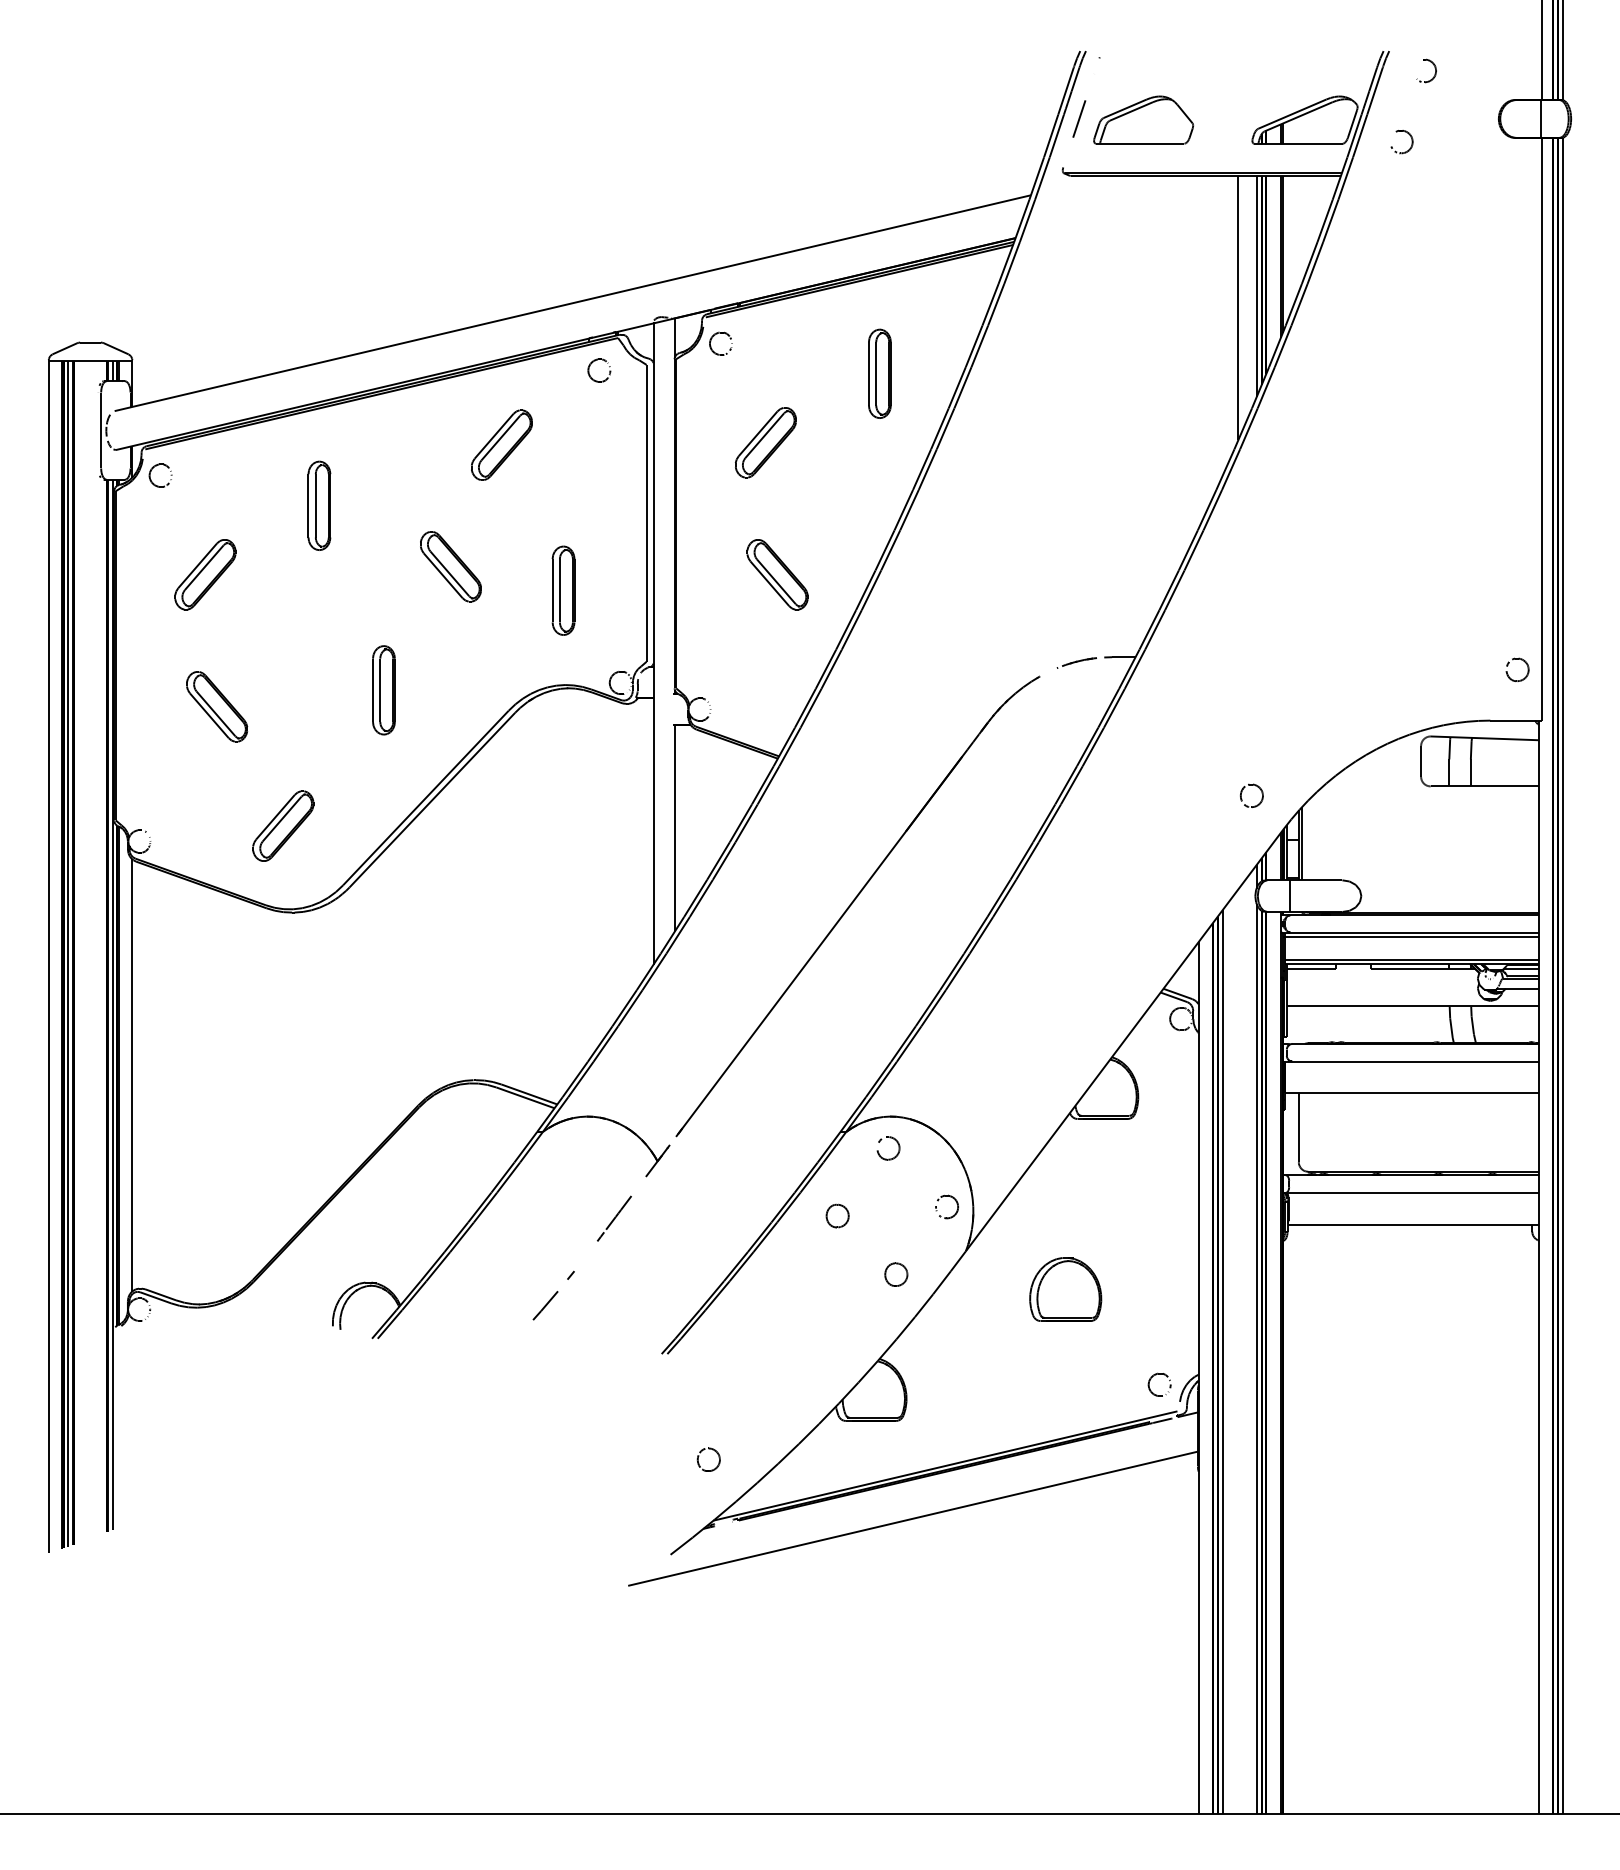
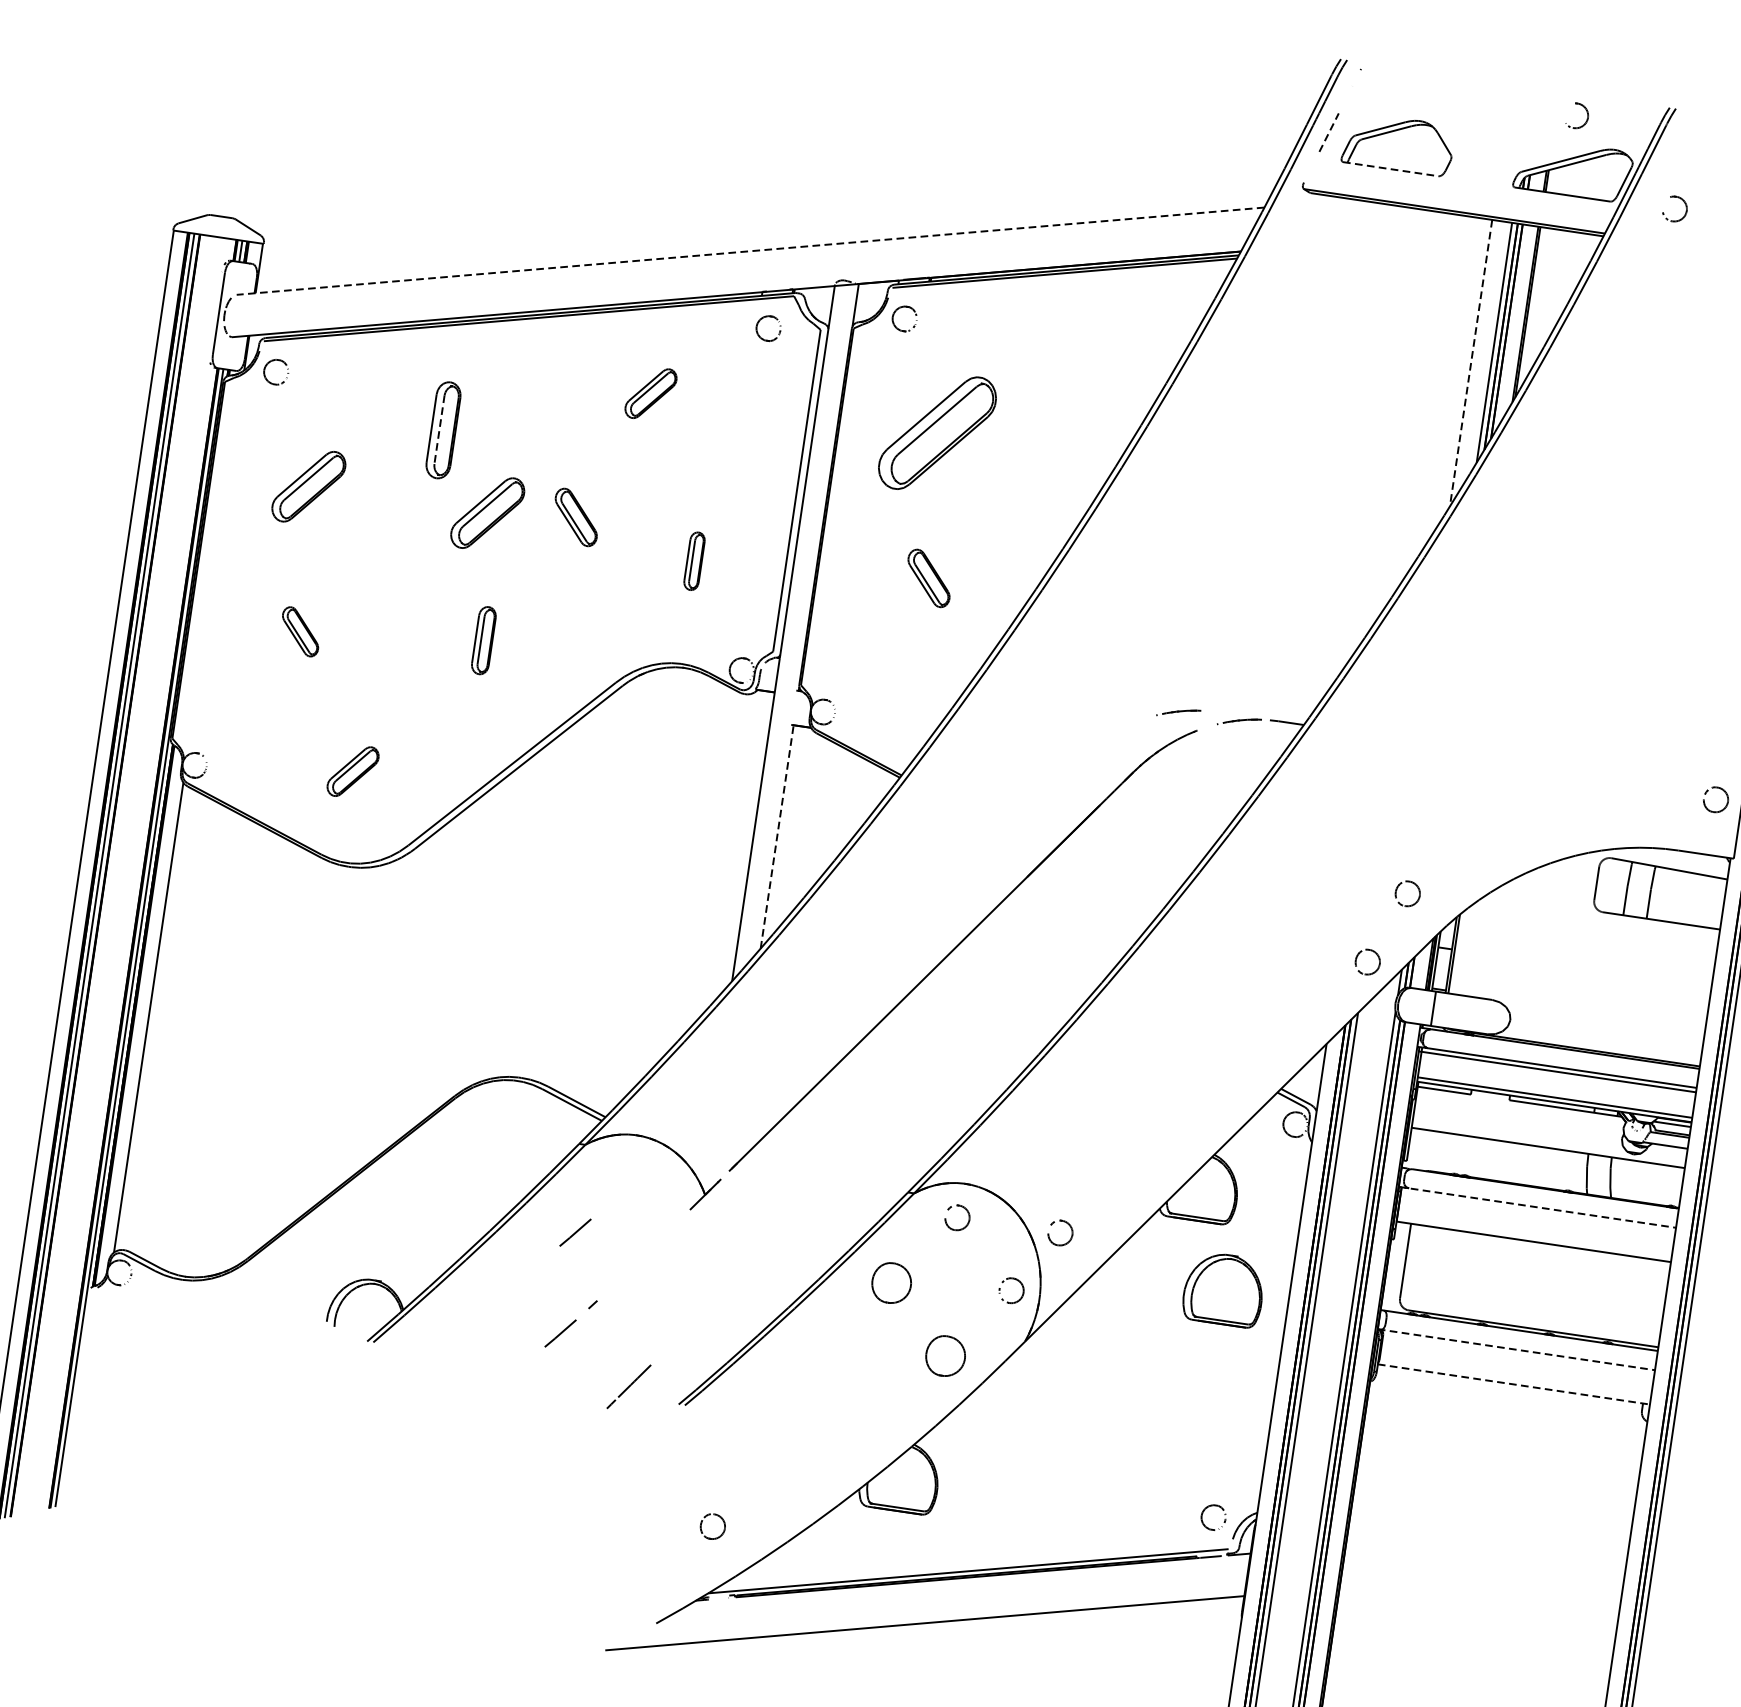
part: (1434, 68) -> (1586, 114), moved
line: (1079, 119) -> (1329, 133), solid -> dashed
line: (1140, 143) -> (1391, 168), solid -> dashed
line: (572, 303) -> (750, 251), solid -> dashed
line: (1238, 308) -> (1471, 363), solid -> dashed
part: (879, 373) -> (1071, 376), removed
part: (765, 442) -> (937, 433), size x1.6
part: (501, 444) -> (650, 392), size x0.7
line: (315, 505) -> (439, 429), solid -> dashed
part: (450, 566) -> (575, 517), size x0.7
part: (370, 574) -> (487, 512), added
part: (777, 574) -> (929, 578), size x0.7
part: (563, 590) -> (694, 561), size x0.6
part: (1020, 662) -> (1178, 712), added
part: (383, 690) -> (483, 640), size x0.7
part: (217, 706) -> (300, 631), size x0.6
part: (283, 825) -> (353, 771), size x0.7
line: (674, 827) -> (776, 835), solid -> dashed
part: (1215, 859) -> (1358, 957), added
line: (1410, 1061) -> (1537, 1207), solid -> dashed
part: (992, 1144) -> (1070, 1230), added
line: (1410, 1192) -> (1516, 1349), solid -> dashed
line: (545, 1212) -> (575, 1232), added
part: (837, 1215) -> (891, 1282), size x1.6
line: (614, 1218) -> (629, 1386), moved
line: (1413, 1224) -> (1514, 1384), solid -> dashed
part: (896, 1274) -> (945, 1355), size x1.6
part: (1065, 1289) -> (1223, 1289), moved

